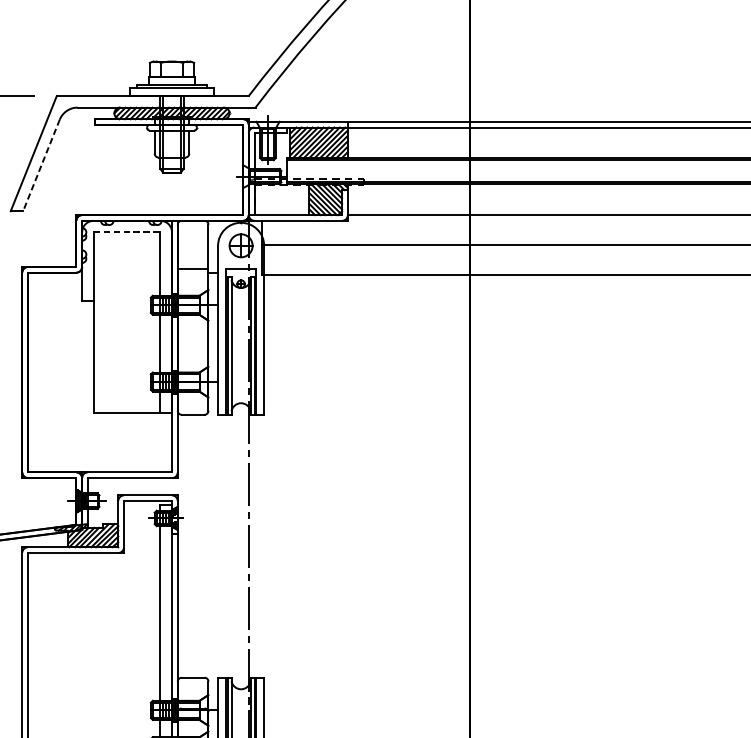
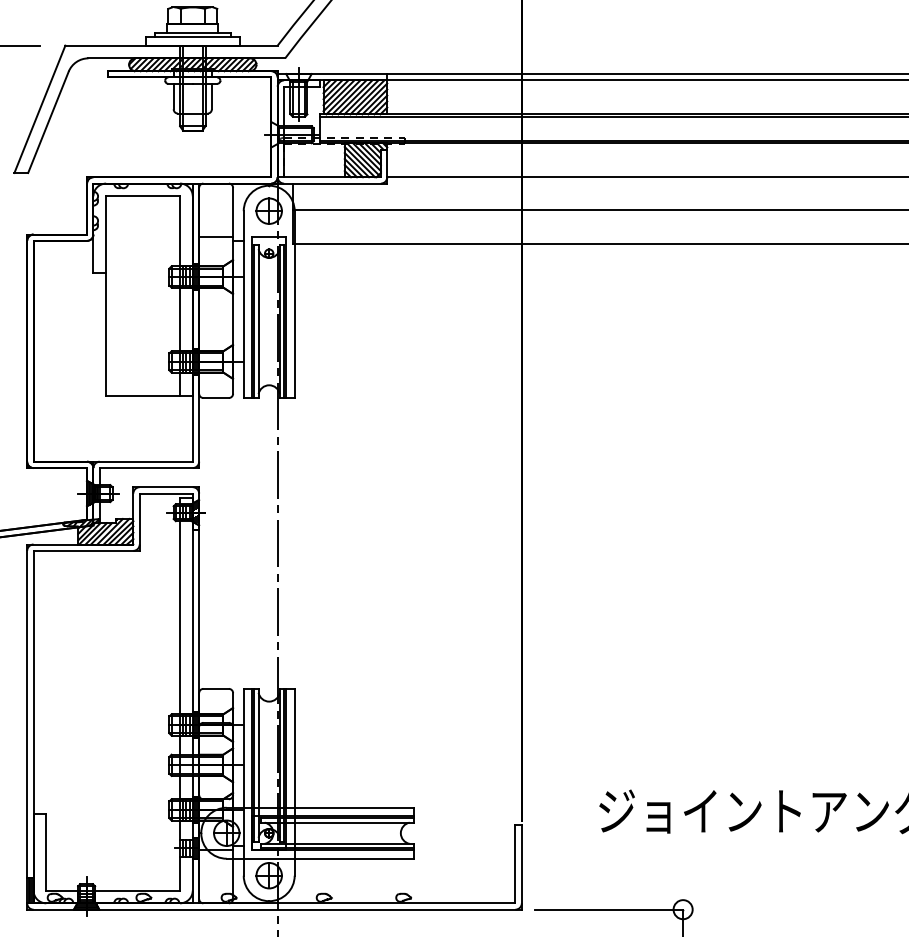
line: (41, 165) -> (48, 122), dashed -> solid
line: (127, 232) -> (143, 196), dashed -> solid

